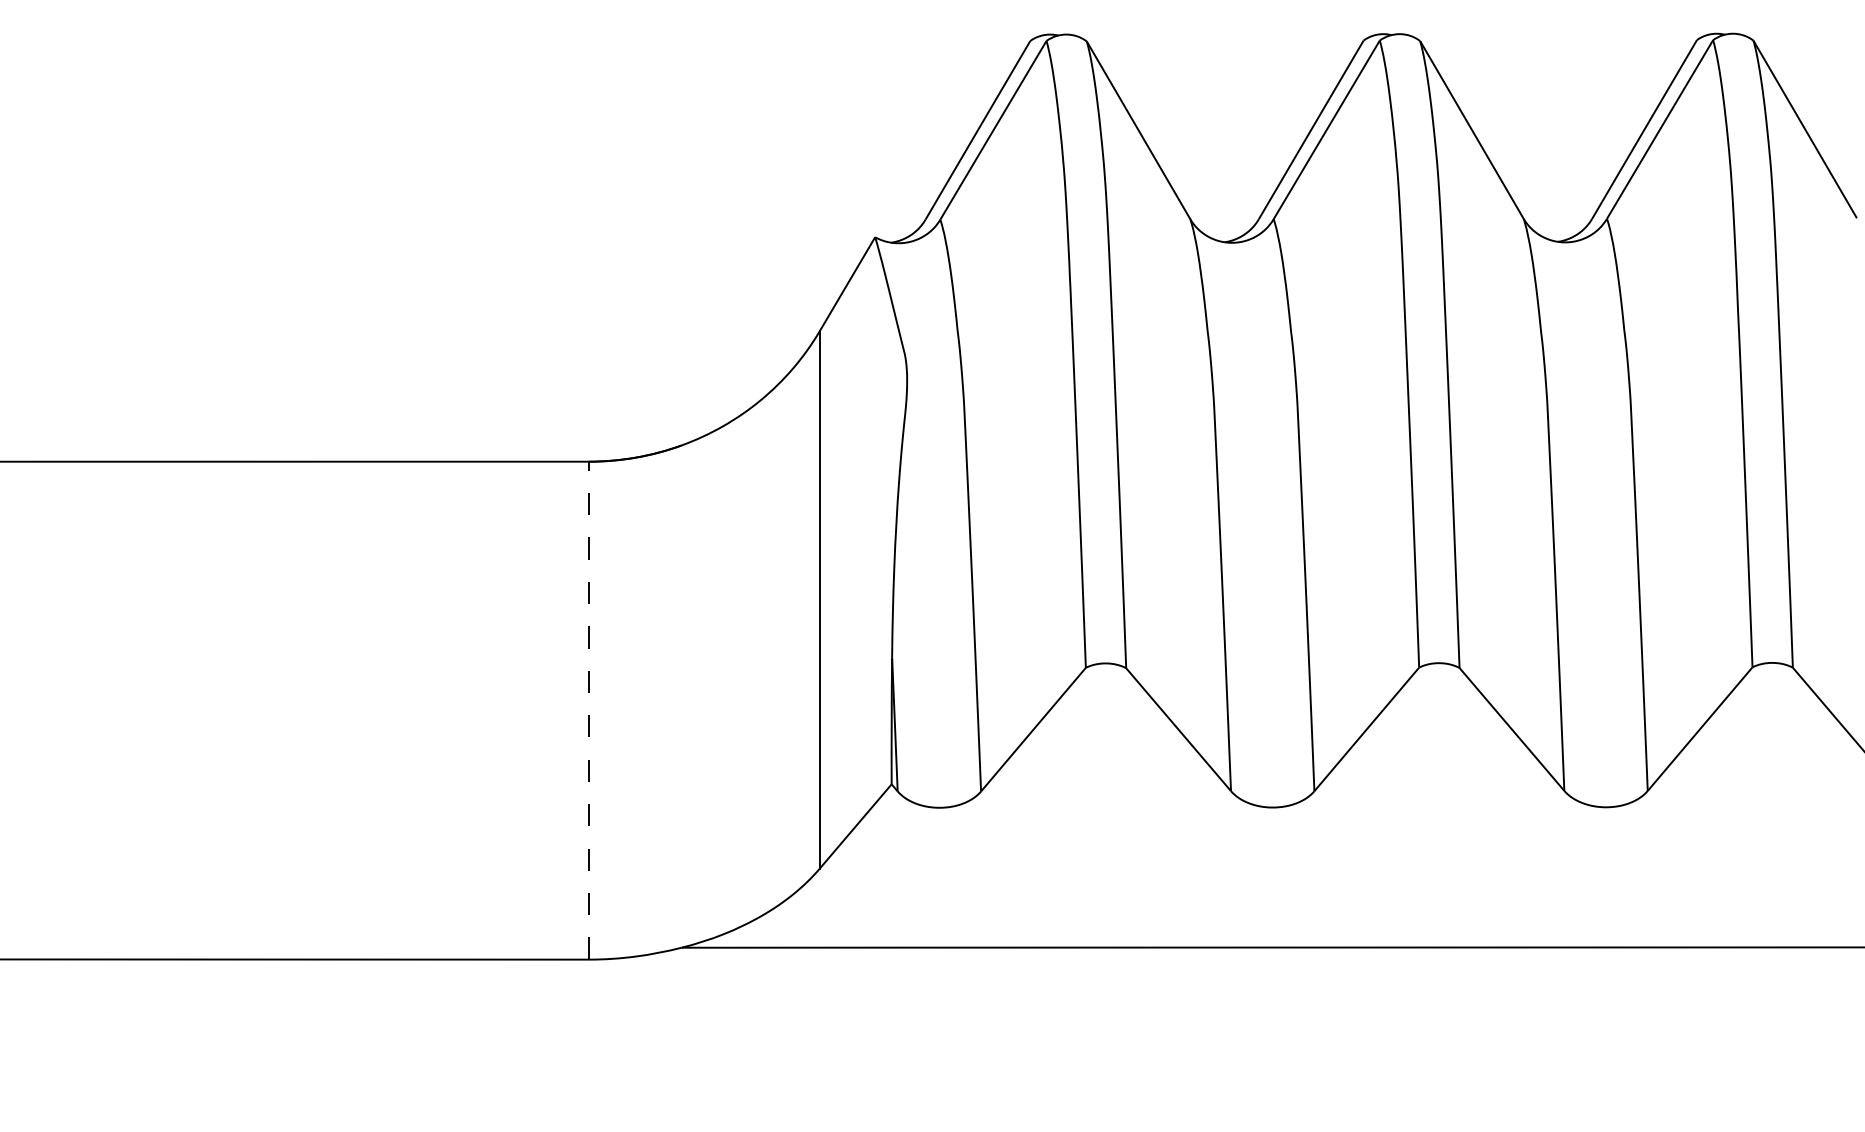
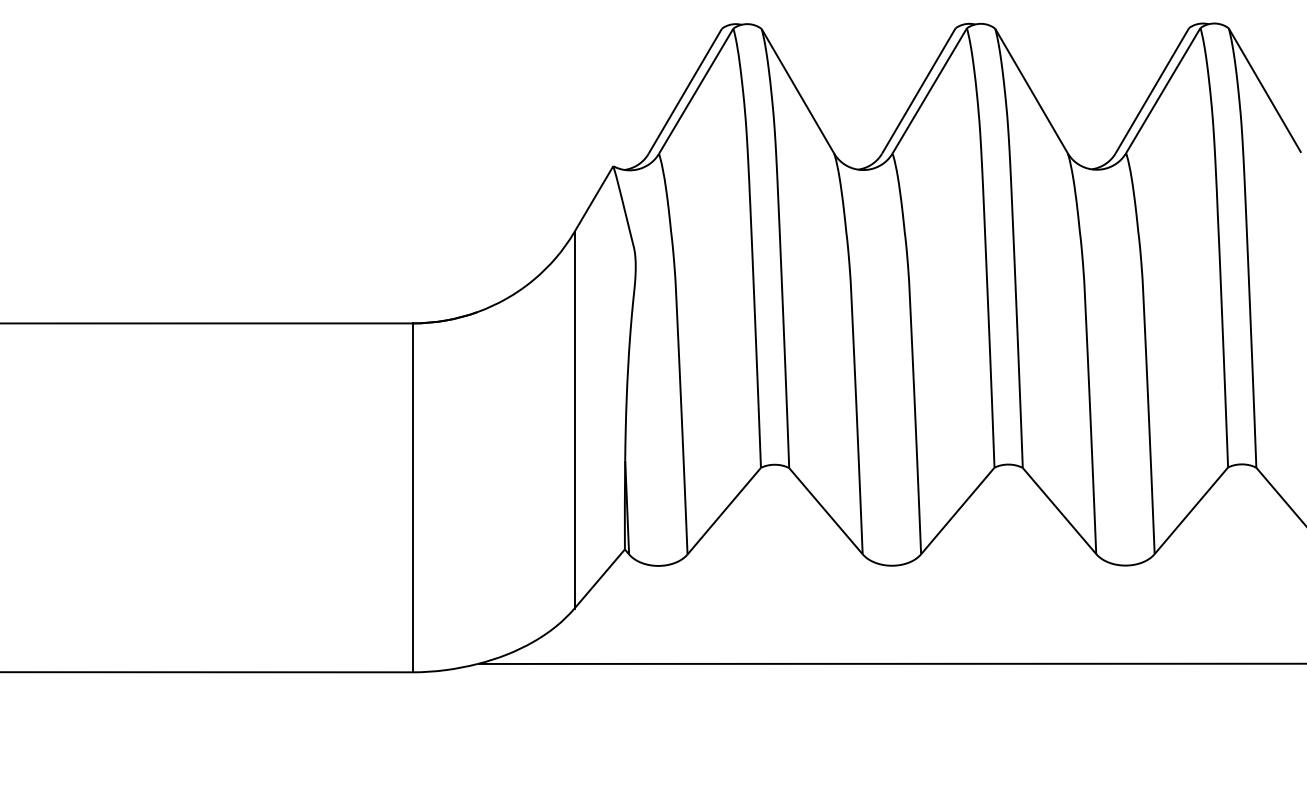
line: (588, 710) -> (412, 497), dashed -> solid

